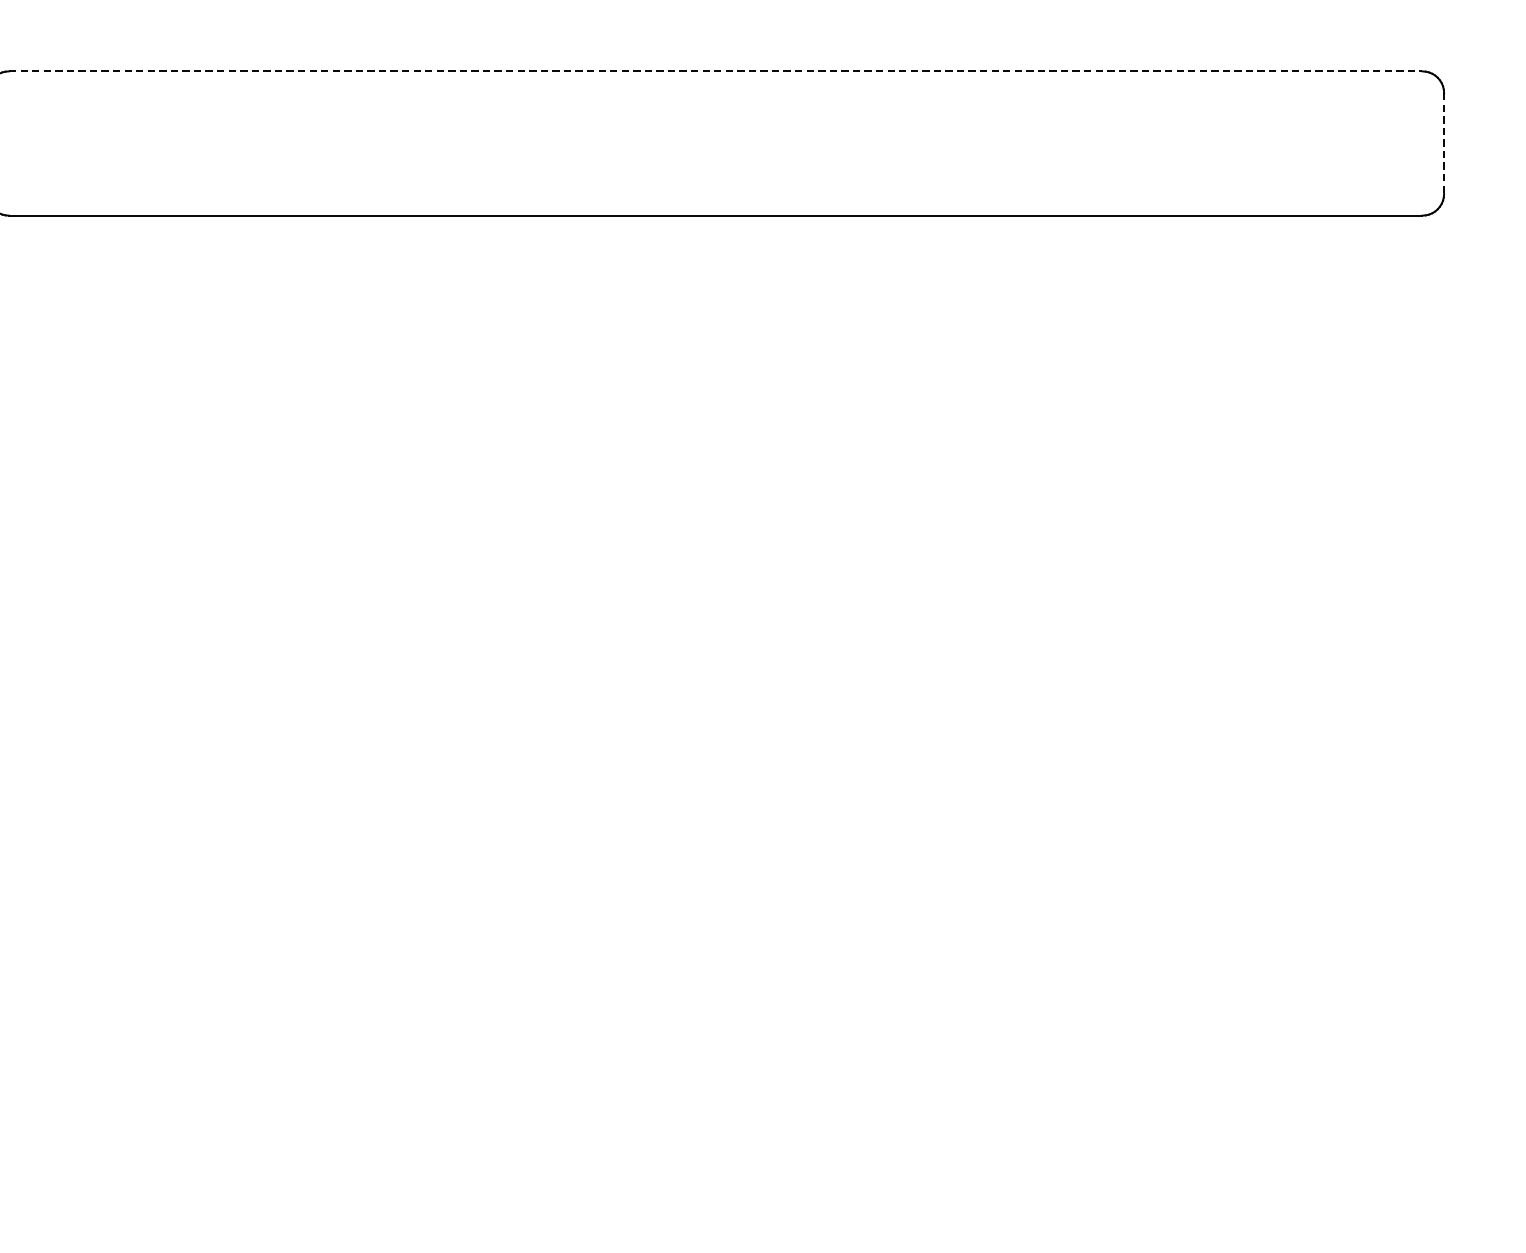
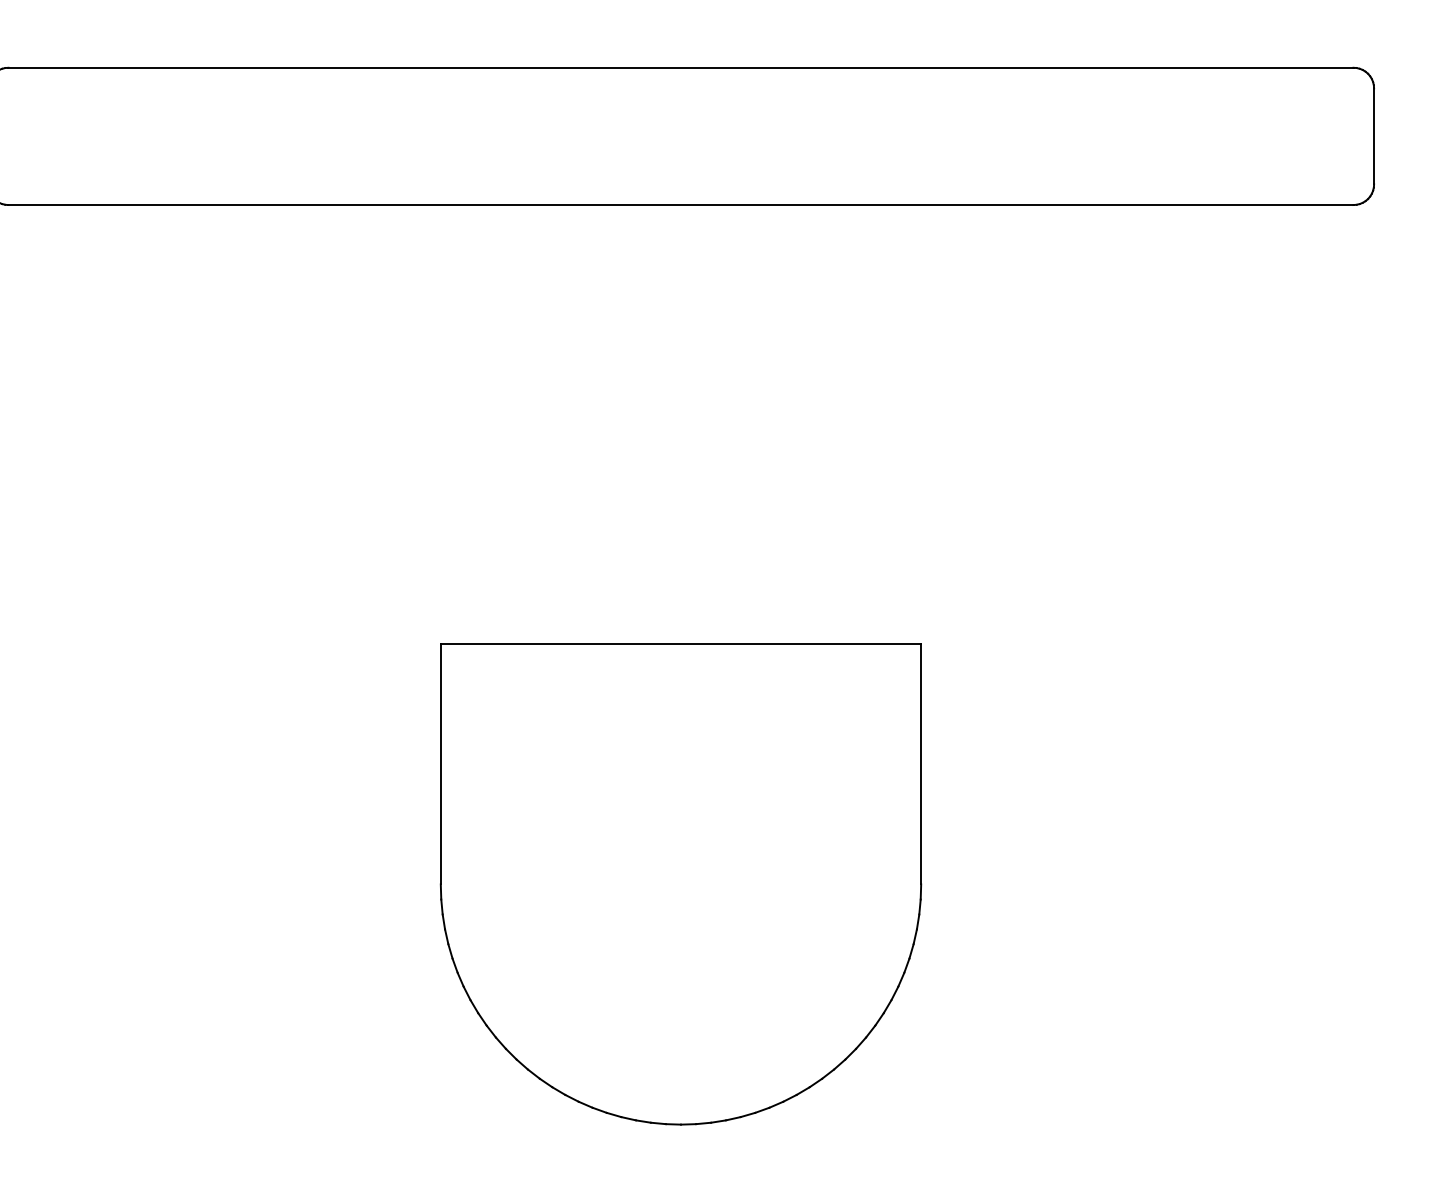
line: (716, 71) -> (681, 67), dashed -> solid
line: (1444, 143) -> (1374, 136), dashed -> solid
part: (715, 929) -> (680, 884), added

